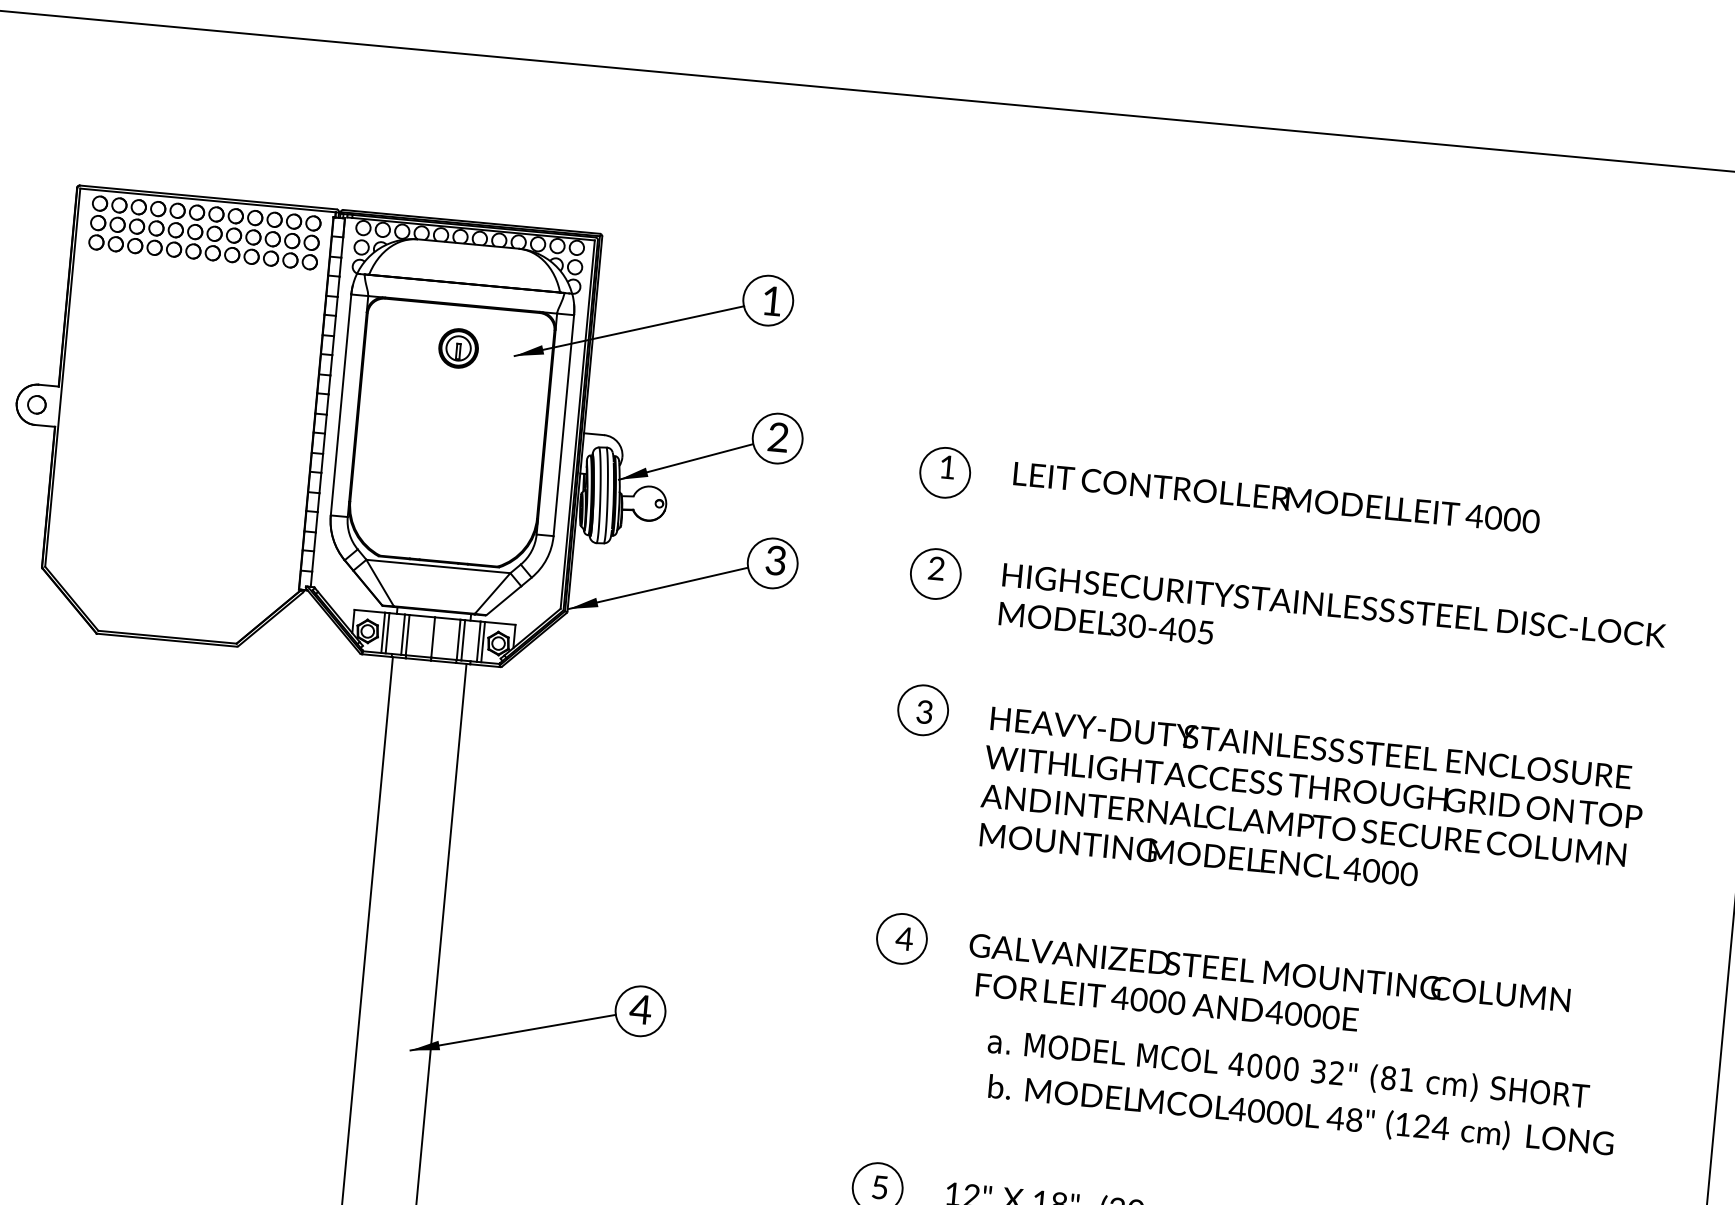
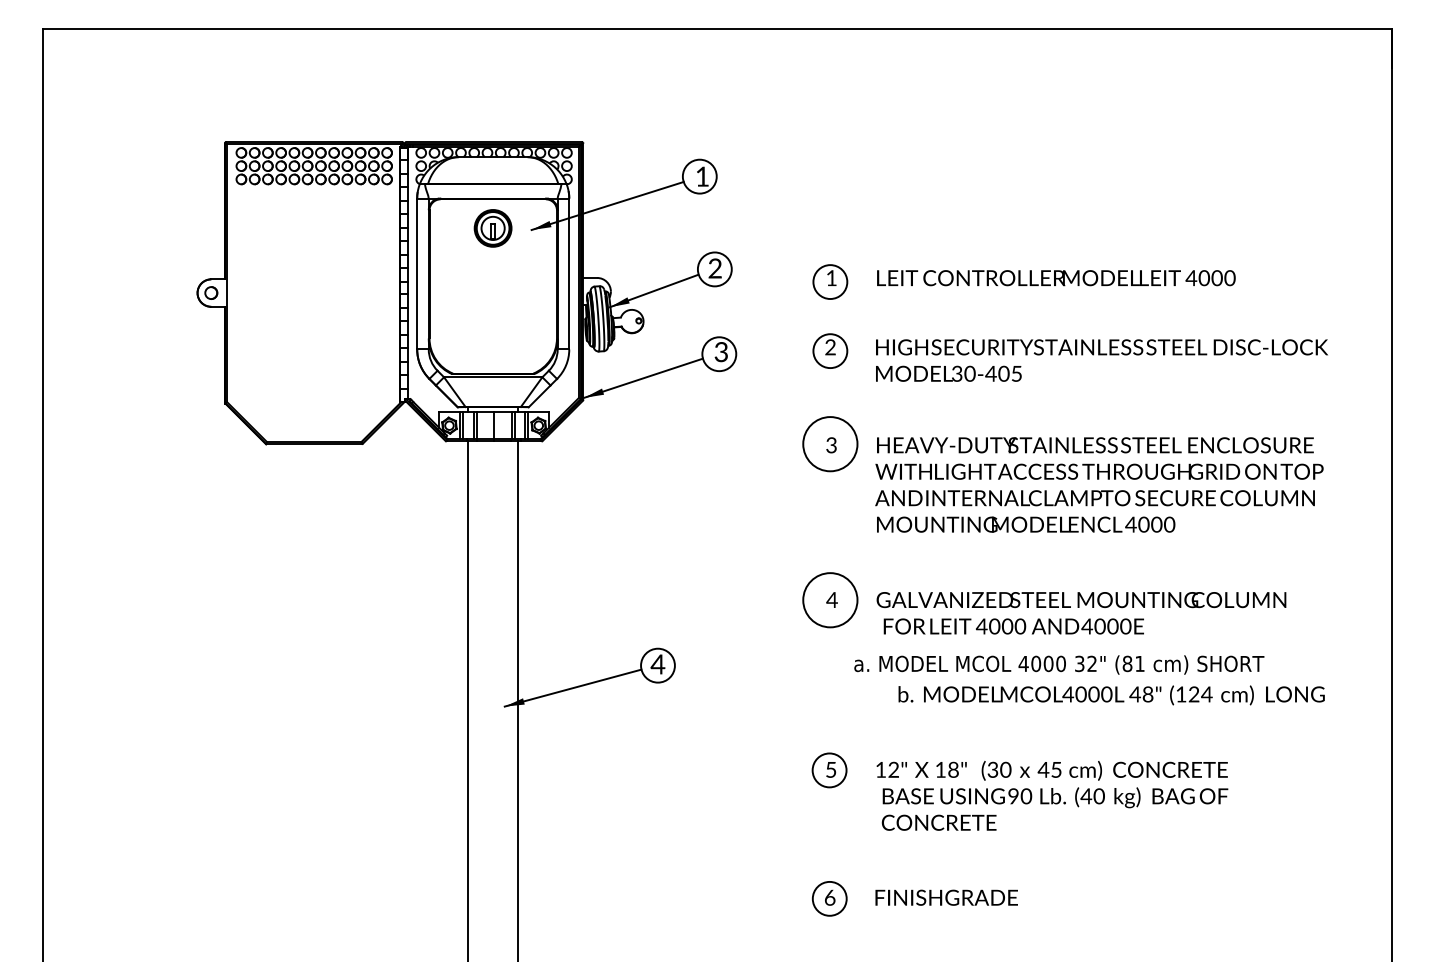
part: (459, 348) -> (493, 228), size x1.4
circle: (923, 710) -> (830, 444), size x1.6
circle: (902, 939) -> (830, 600), size x1.6
text: (1288, 1069) -> (1059, 664), moved

